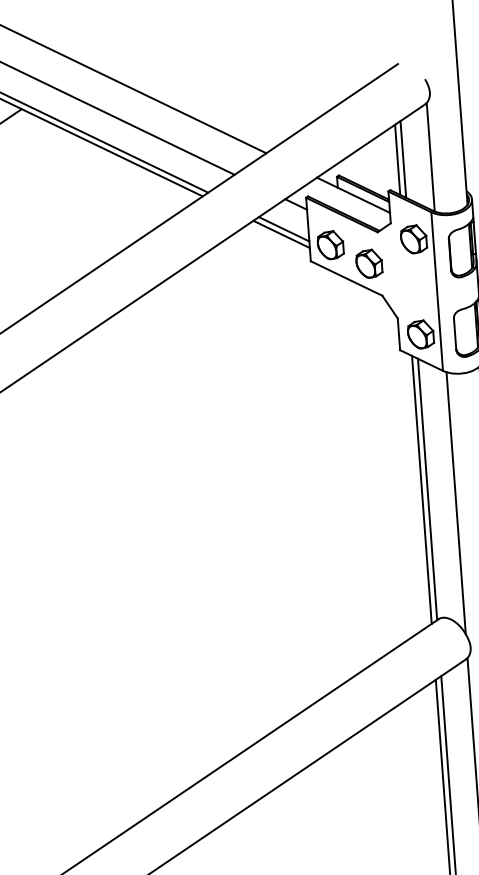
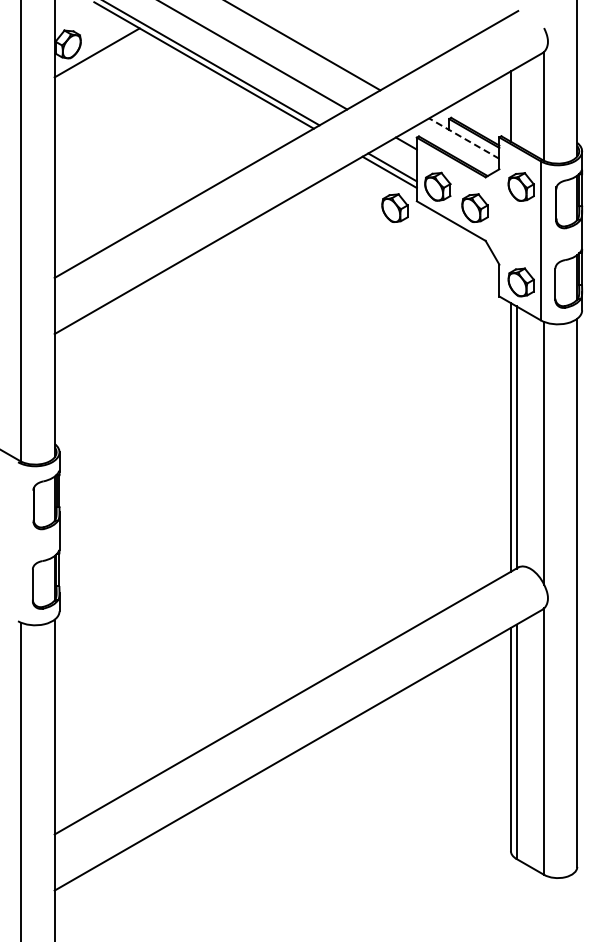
line: (403, 159) -> (516, 106), removed
line: (353, 195) -> (464, 138), solid -> dashed
part: (288, 269) -> (394, 207), added

